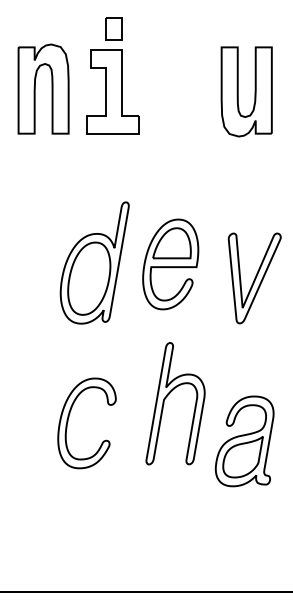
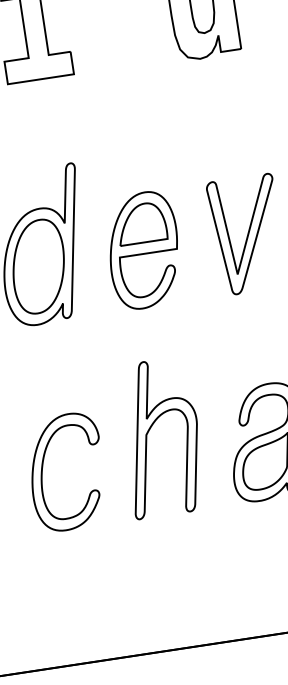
part: (170, 264) -> (143, 250), moved
part: (166, 398) -> (149, 432), moved
part: (69, 417) -> (43, 468), moved

